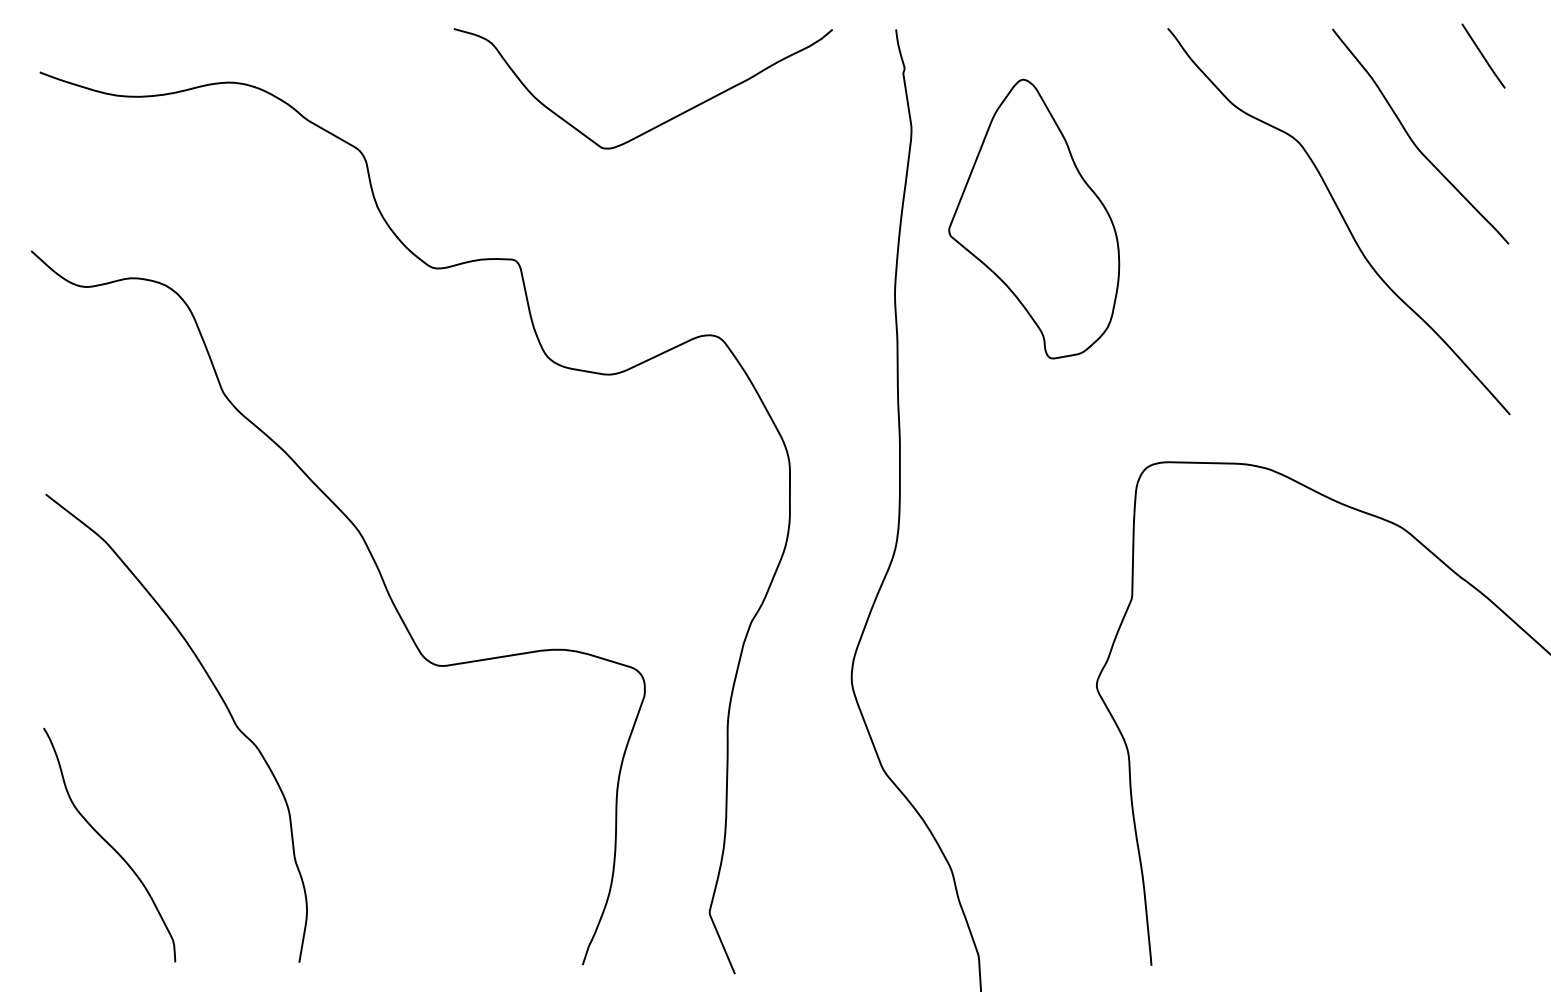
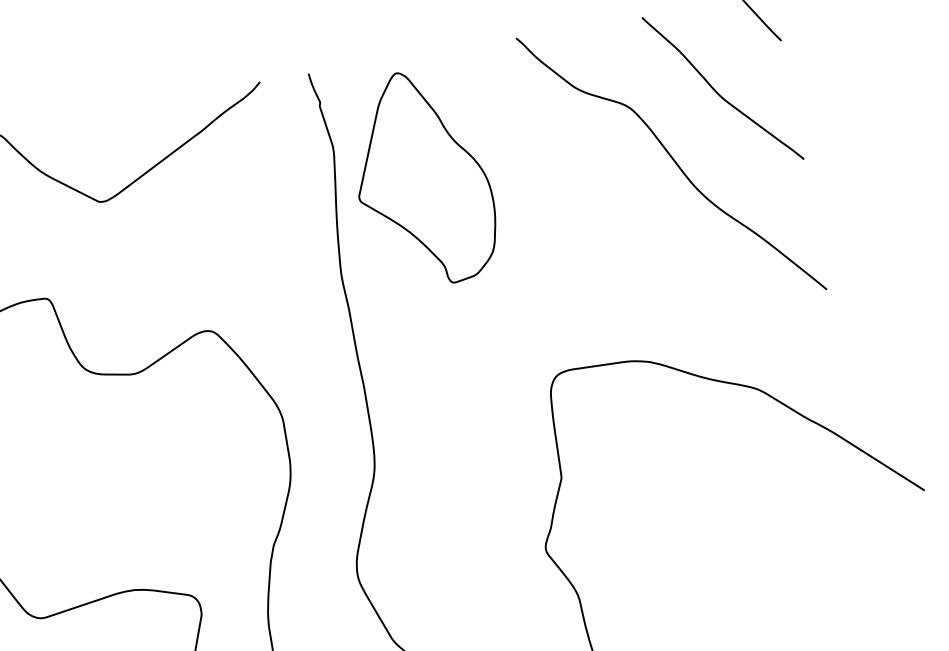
part: (1034, 218) -> (422, 177), moved

